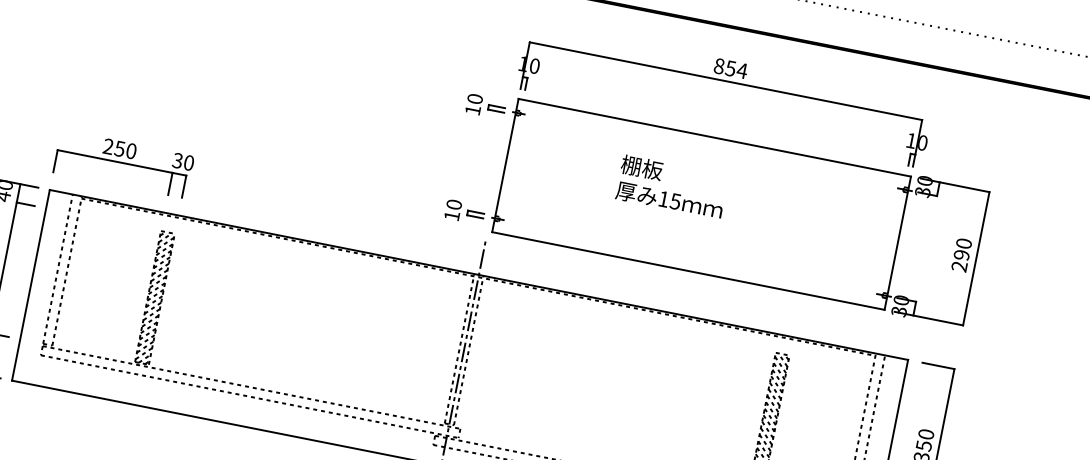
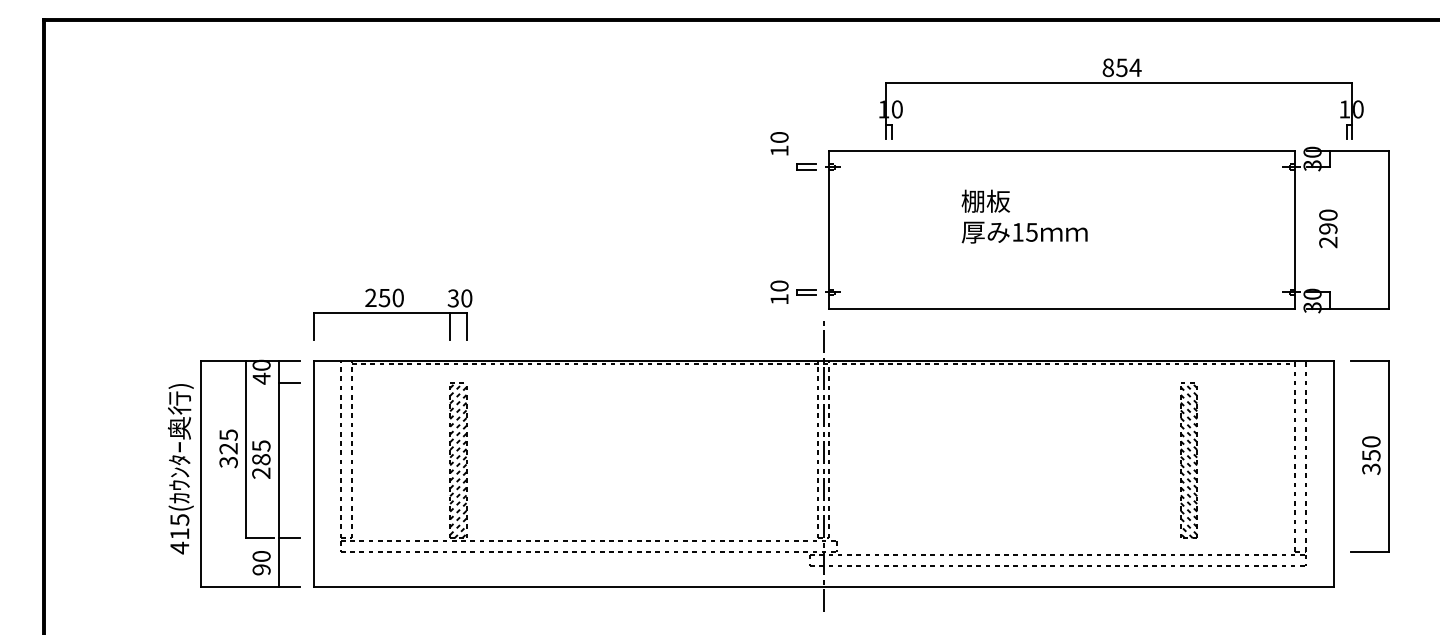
part: (727, 81) -> (1121, 83), moved
text: (474, 104) -> (779, 143), moved
text: (961, 254) -> (1328, 228), moved

